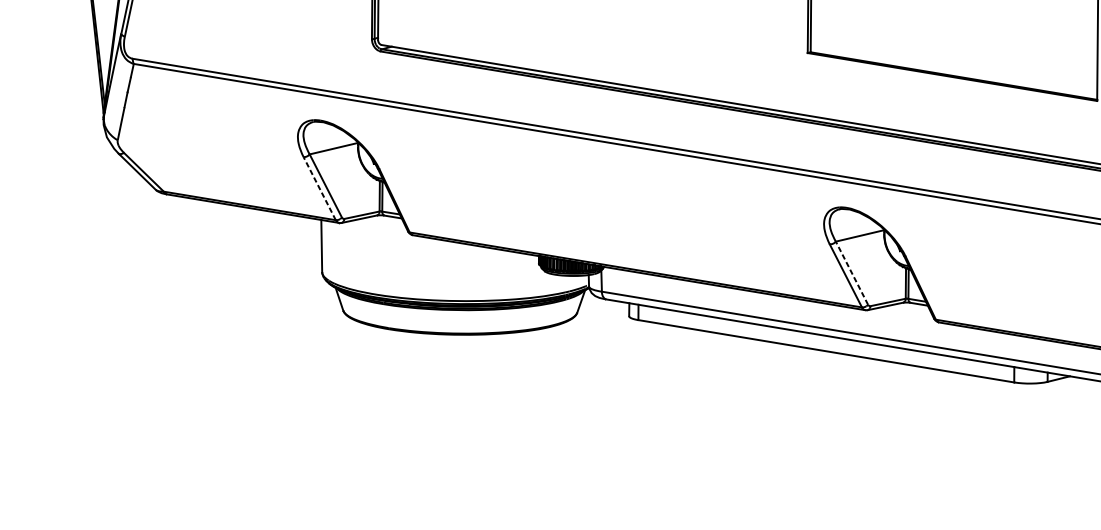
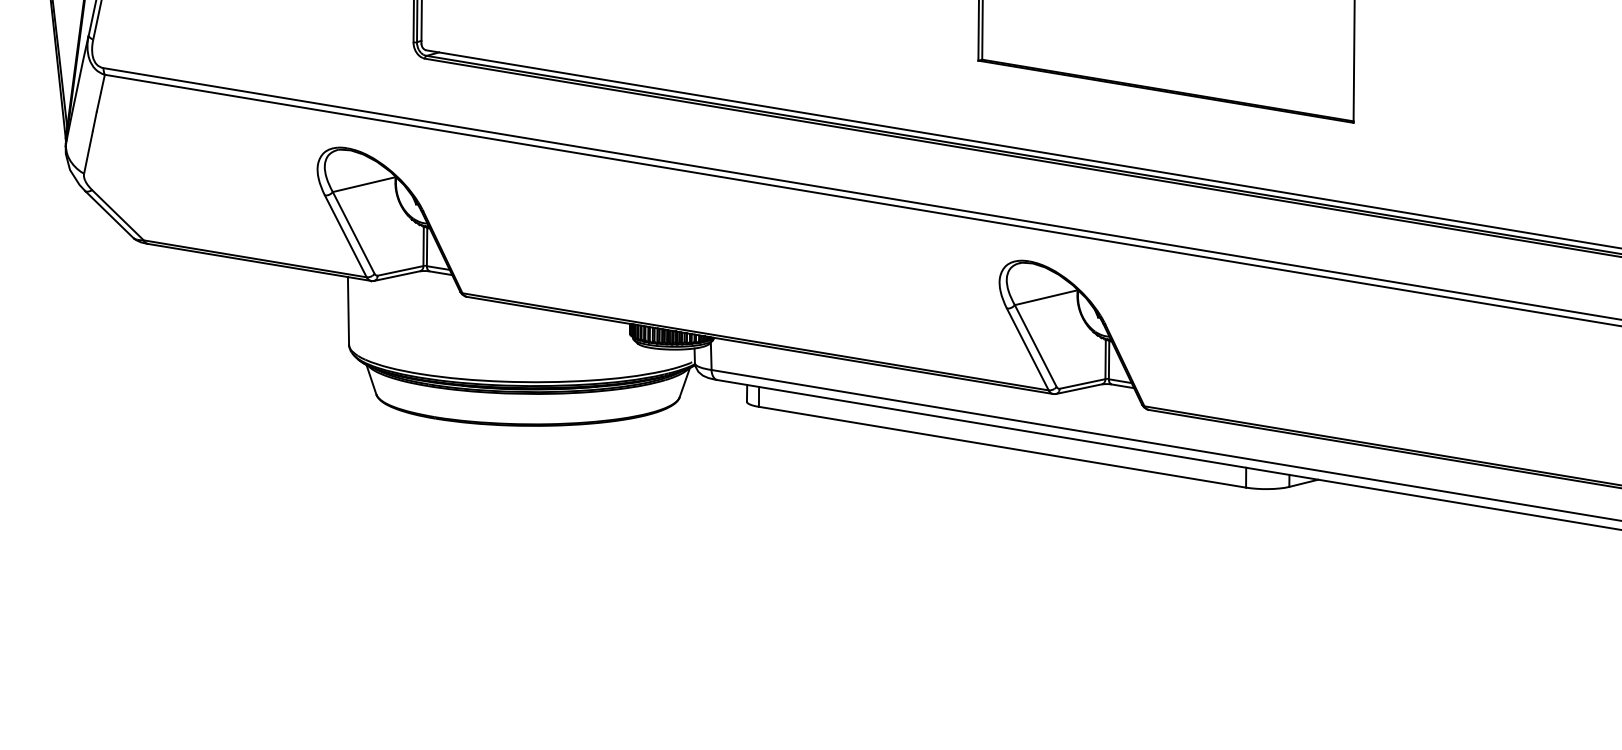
line: (319, 188) -> (345, 236), dashed -> solid
line: (851, 273) -> (1035, 346), dashed -> solid

